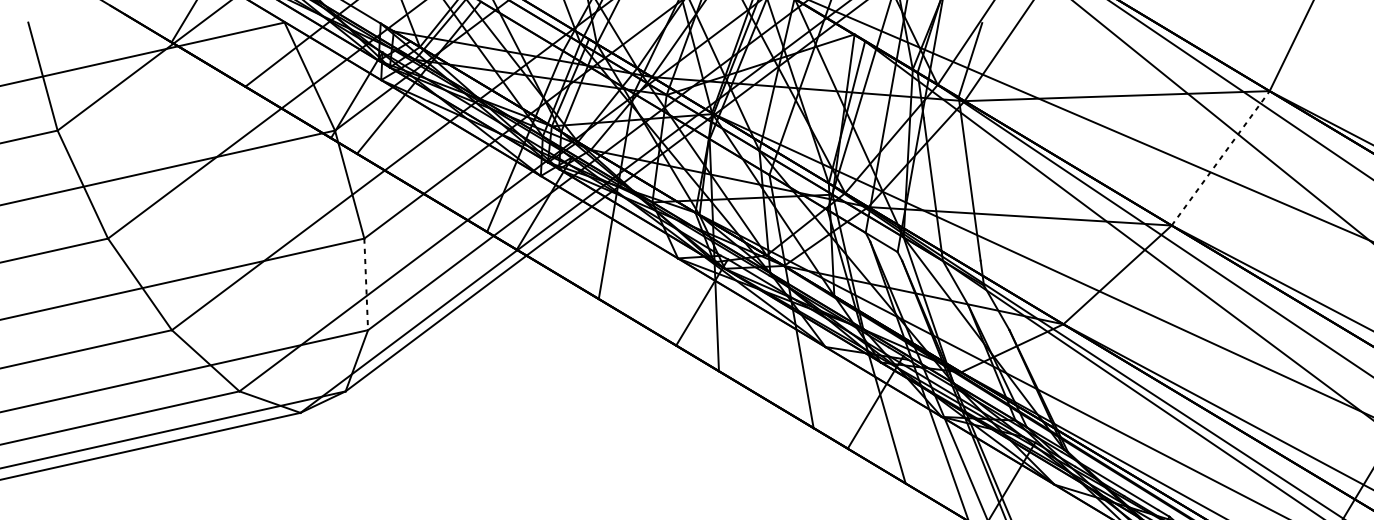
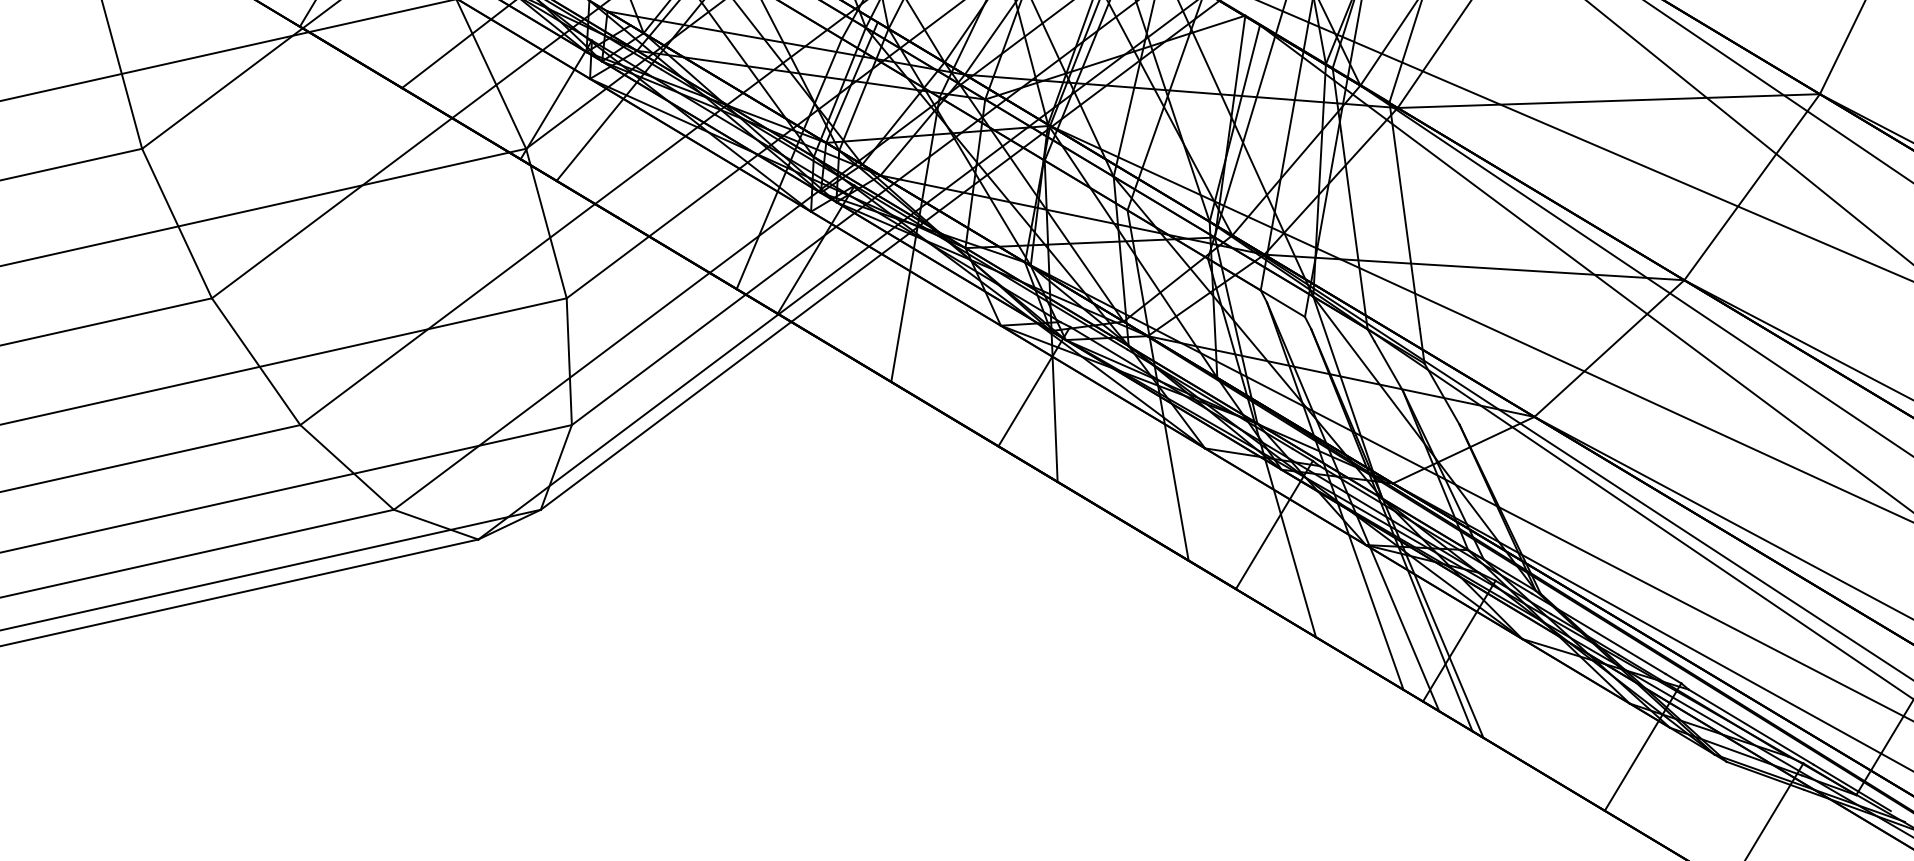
line: (1220, 157) -> (1752, 186), dashed -> solid
line: (366, 284) -> (569, 362), dashed -> solid

